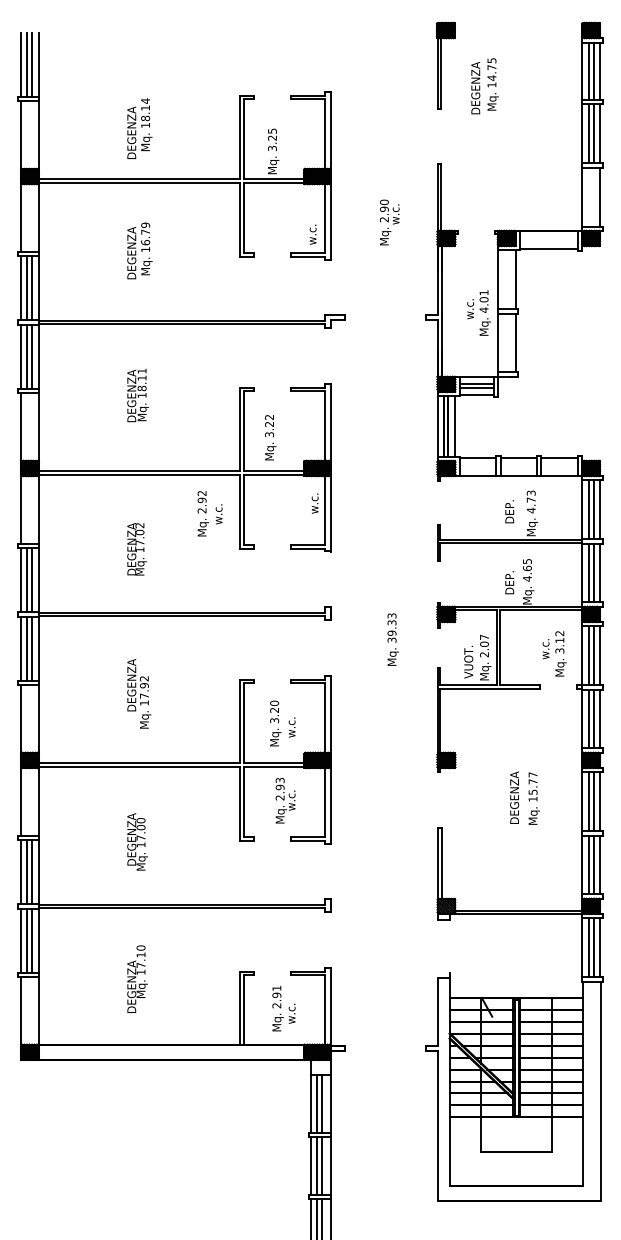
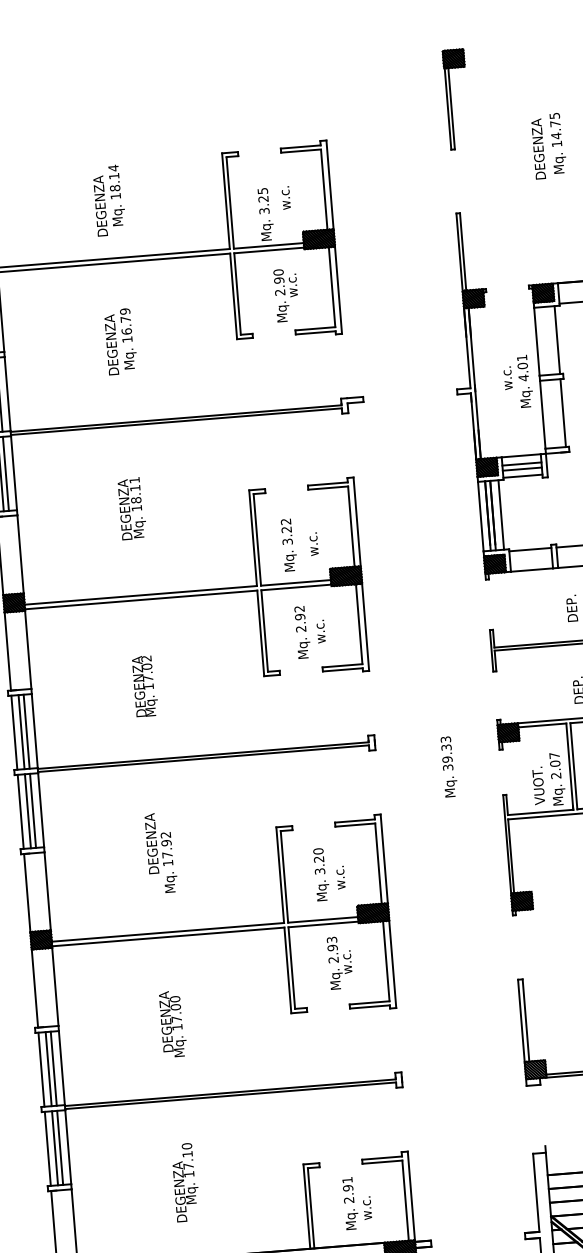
text: (484, 86) -> (548, 146), moved
text: (389, 222) -> (286, 295), moved
text: (312, 234) -> (285, 197), moved
text: (314, 503) -> (313, 544), moved
text: (209, 513) -> (309, 631), moved

